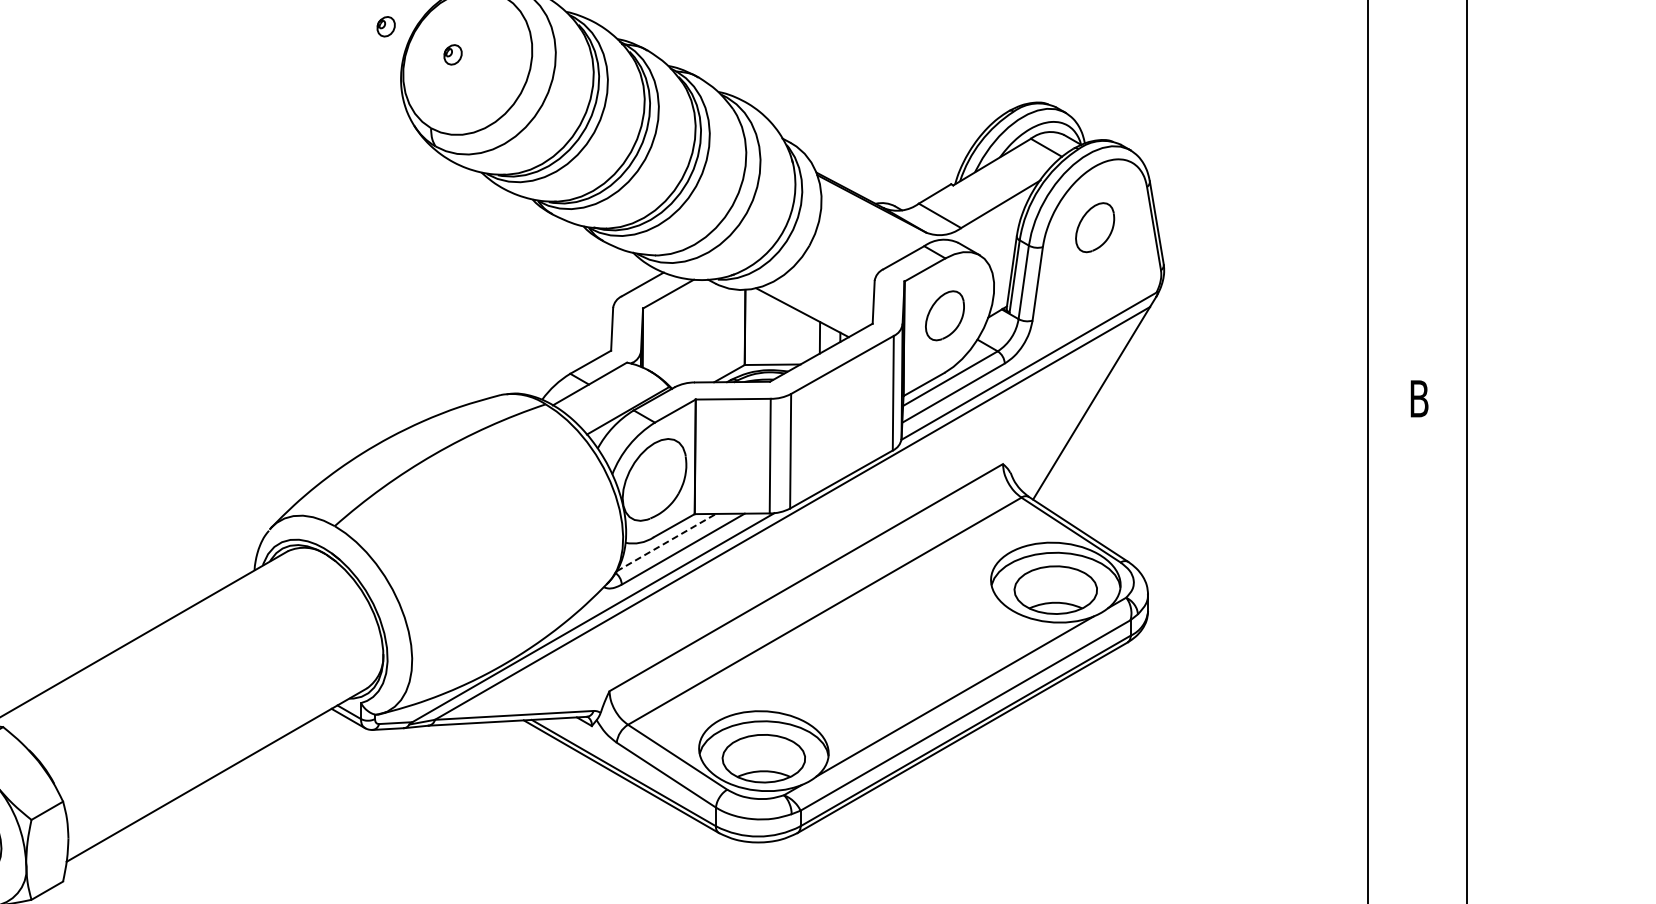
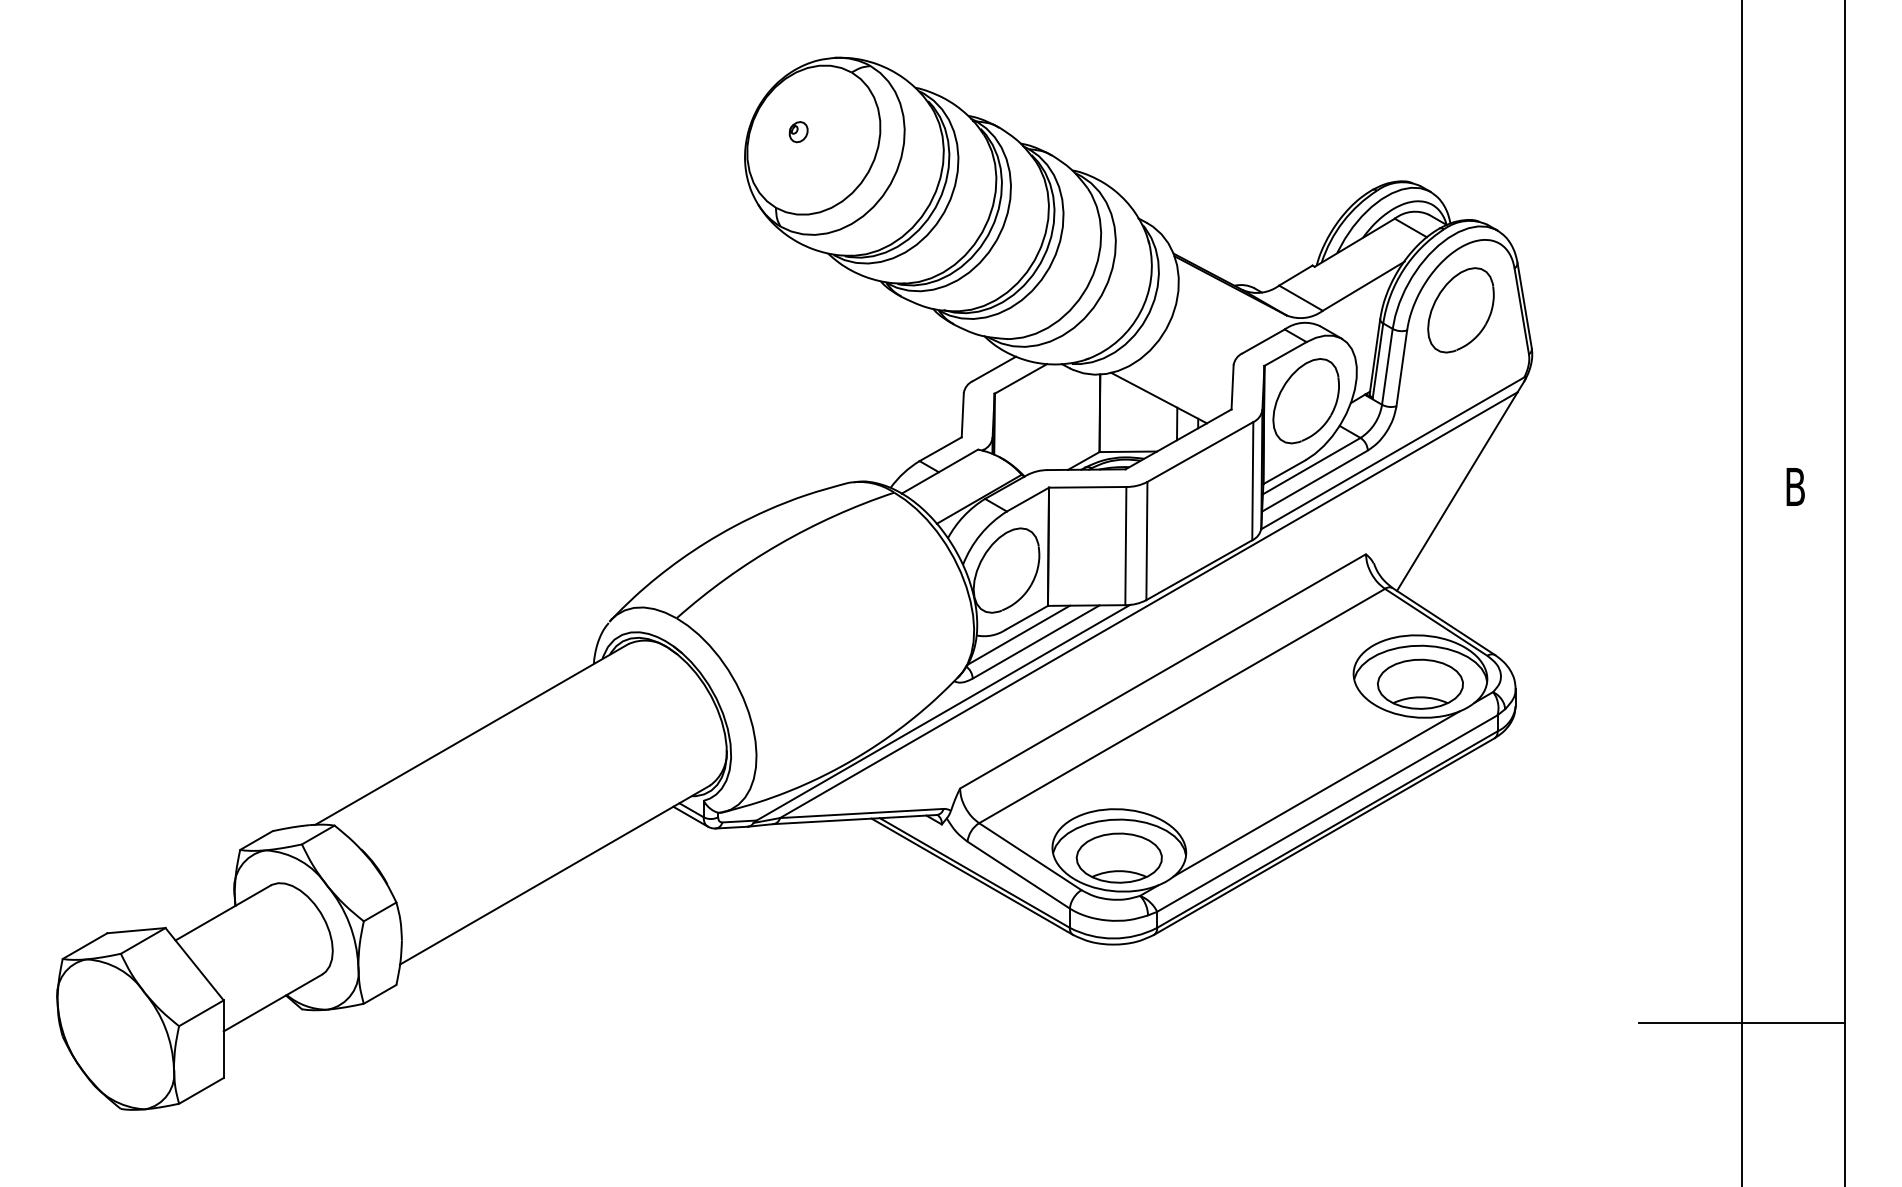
part: (386, 27) -> (729, 103), removed
part: (1094, 227) -> (1460, 310), size x1.67
part: (944, 315) -> (1305, 401), size x1.67
line: (667, 542) -> (1019, 635), dashed -> solid

